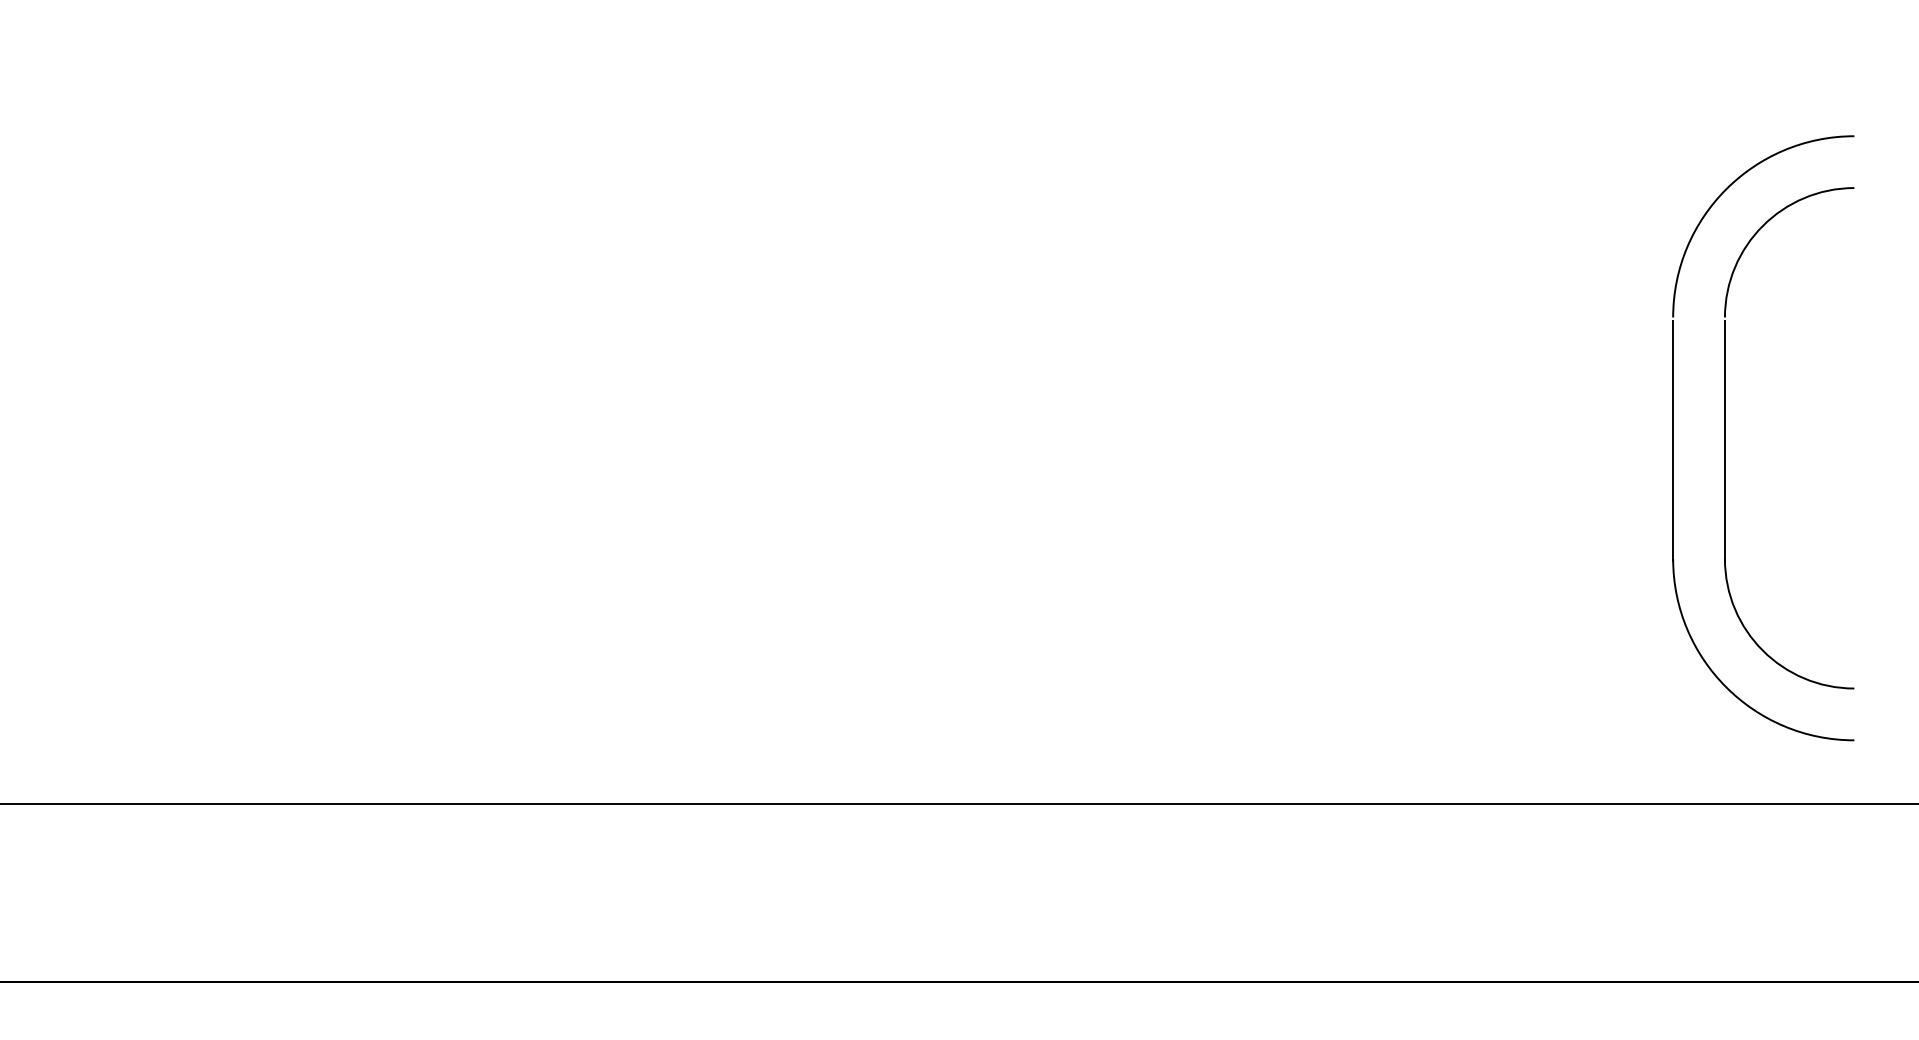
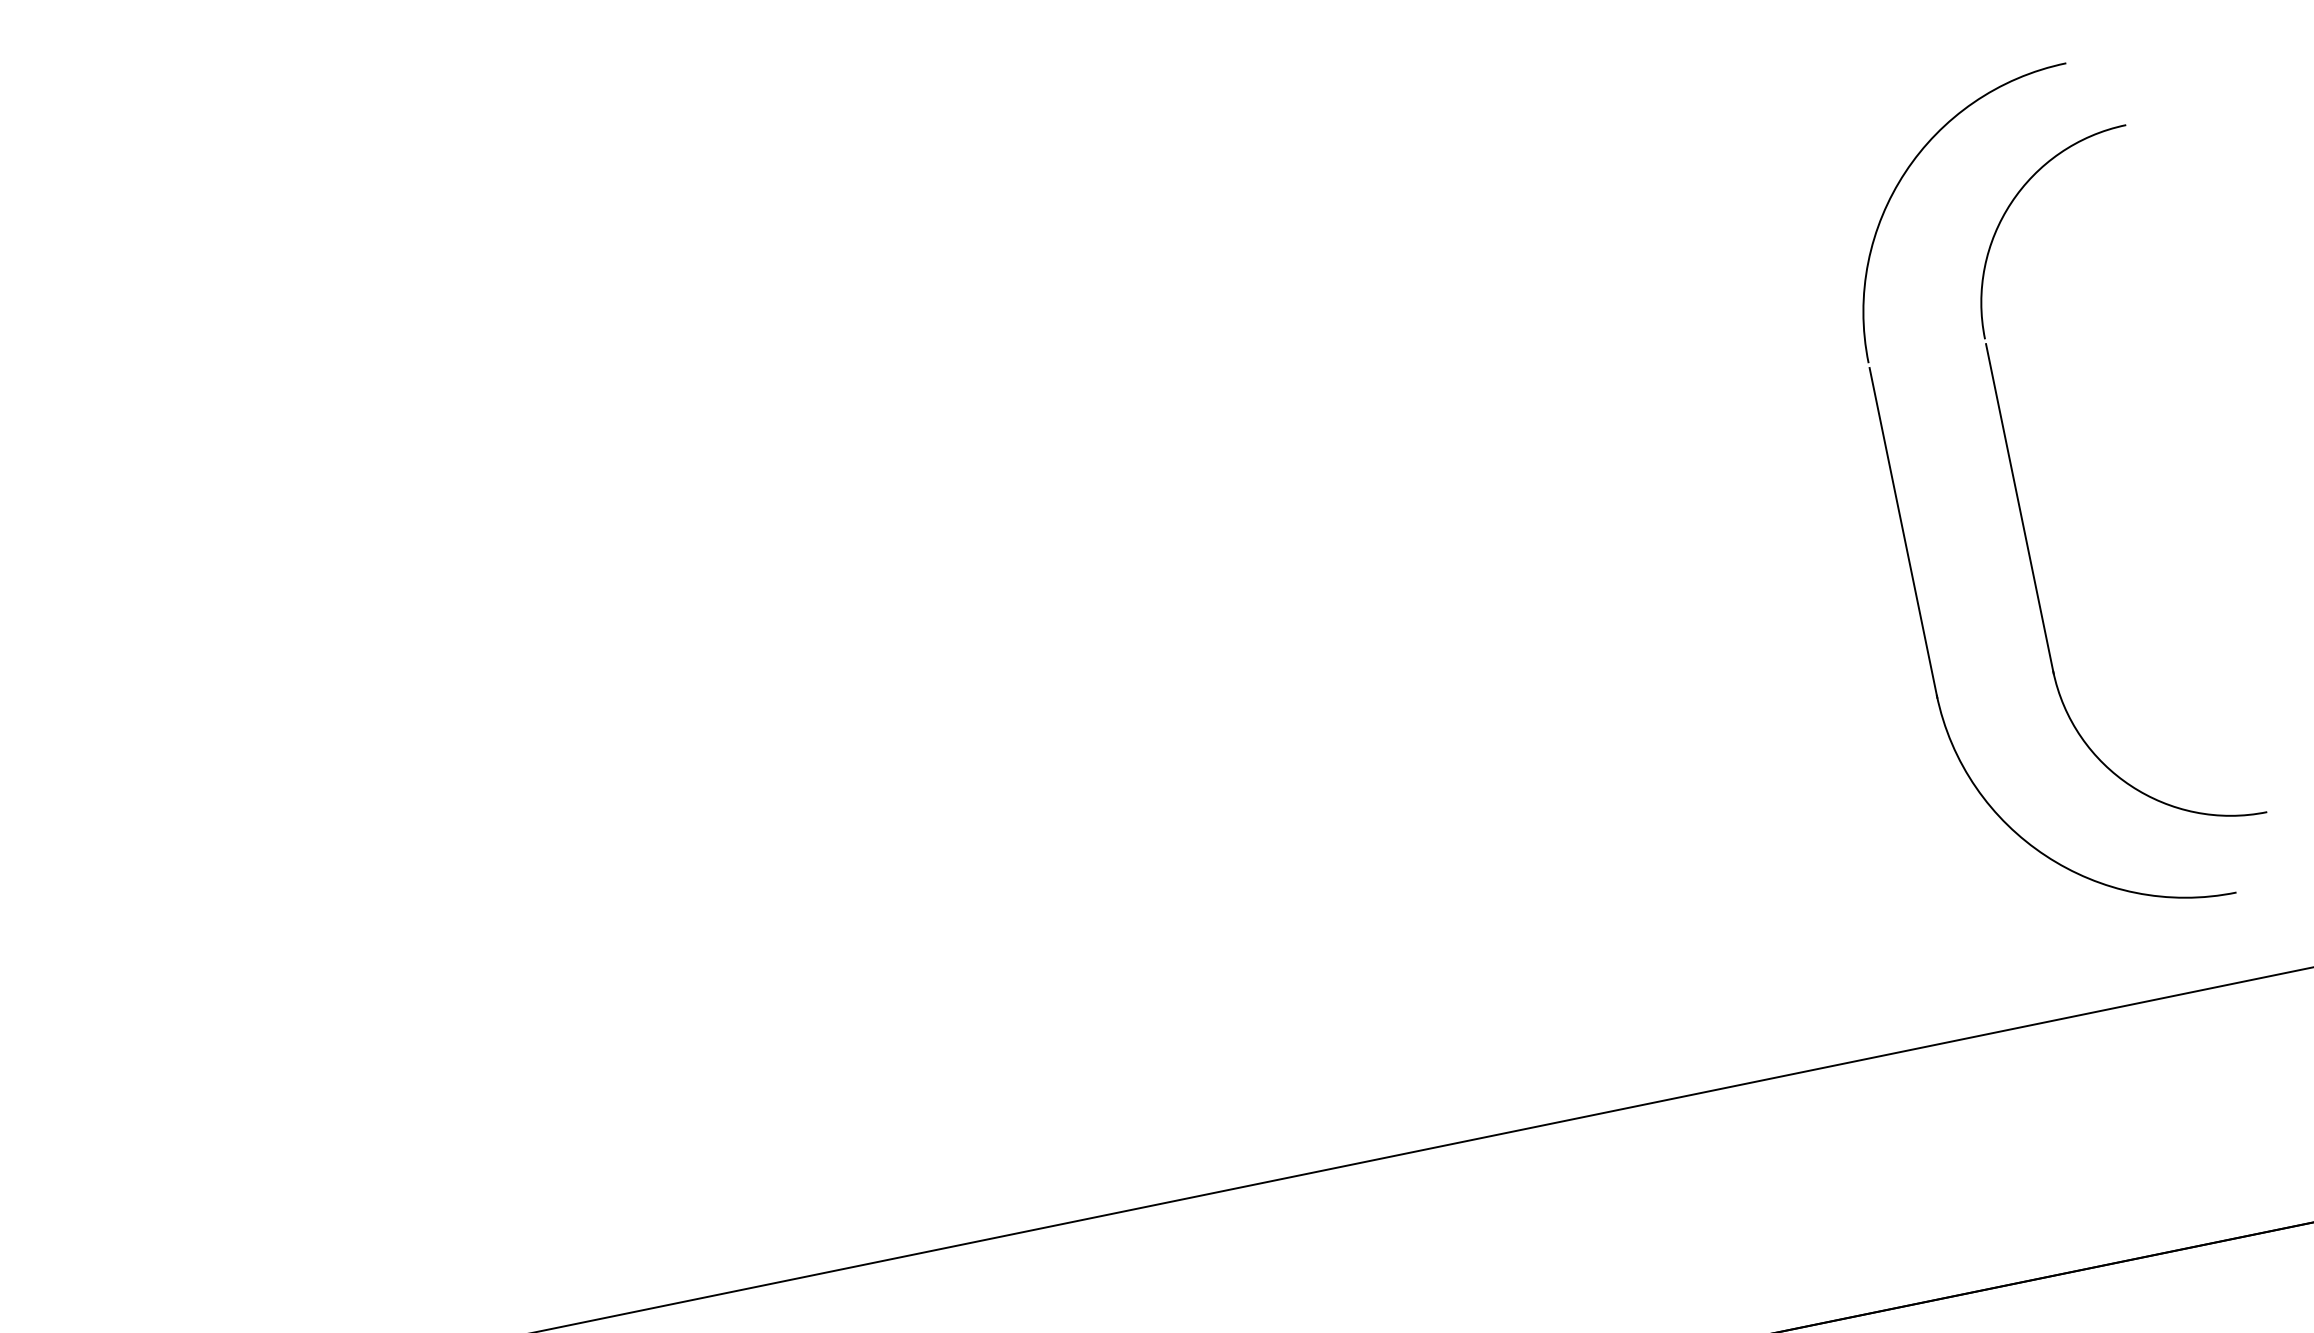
part: (1725, 438) -> (2019, 505), moved

